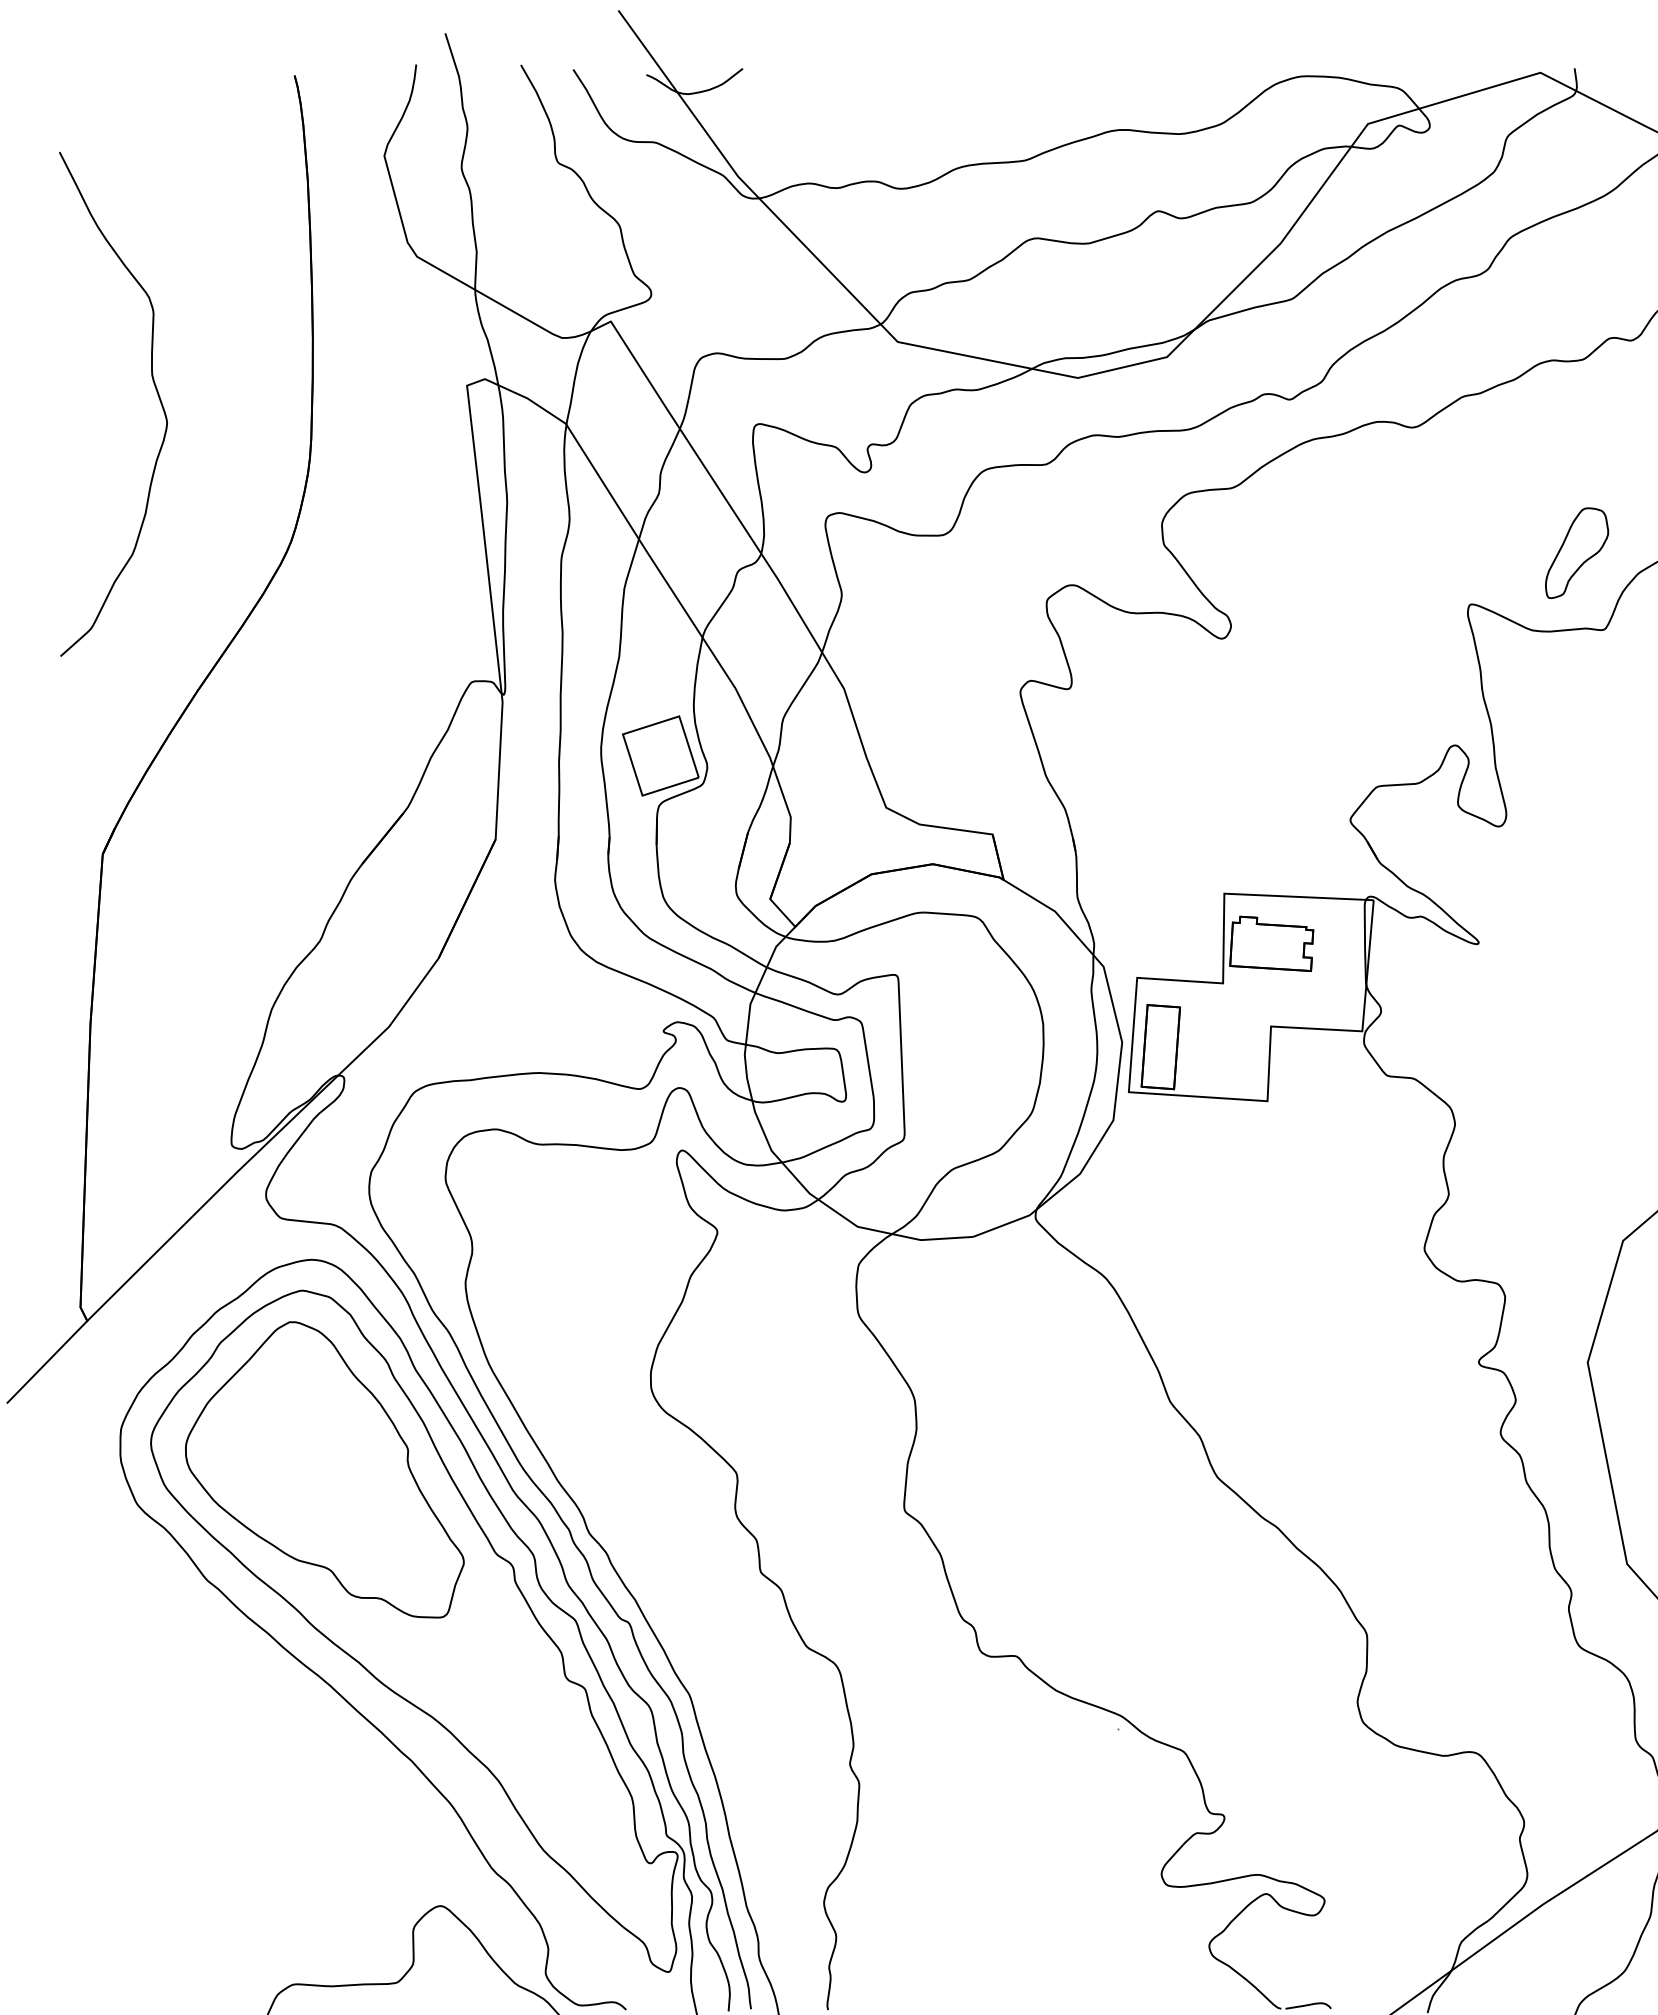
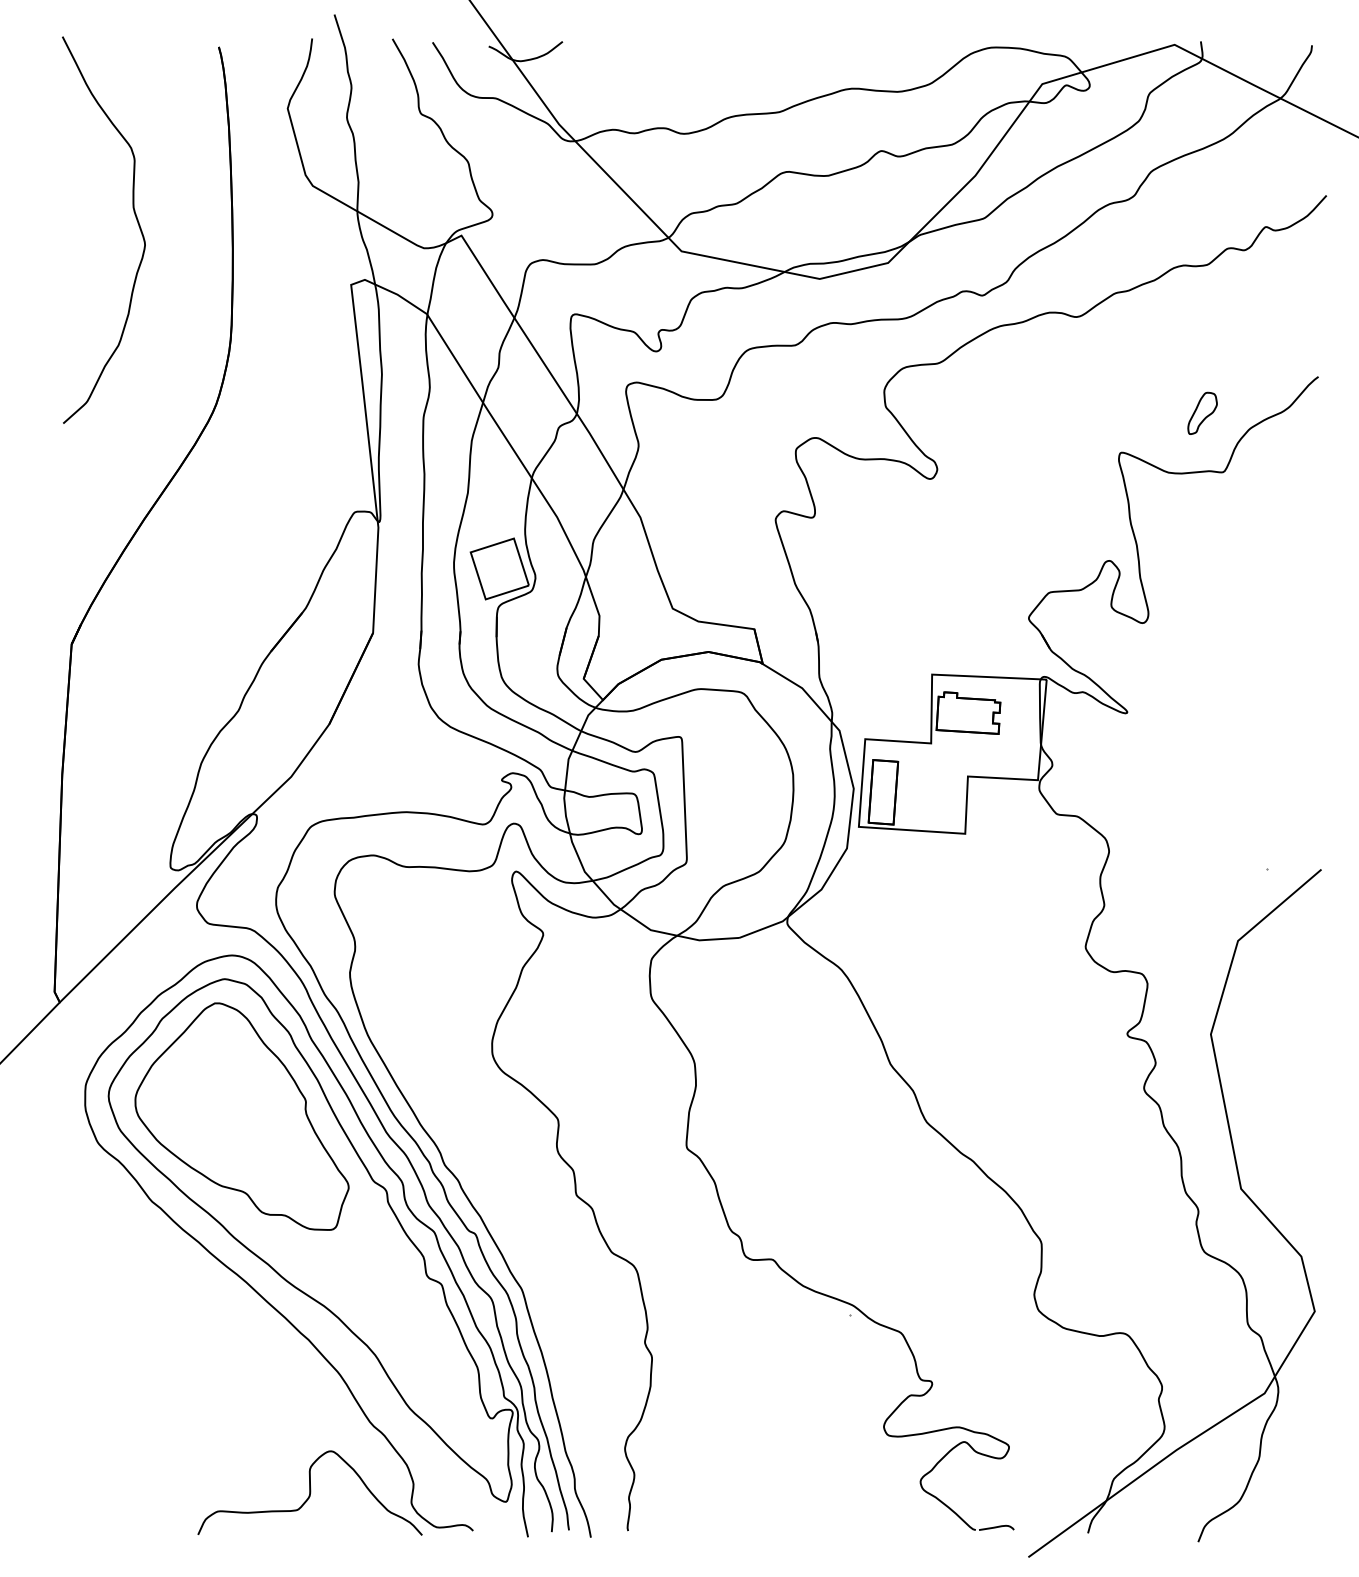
curve: (154, 387) -> (135, 217), moved
part: (1576, 553) -> (1202, 413), size x0.6

